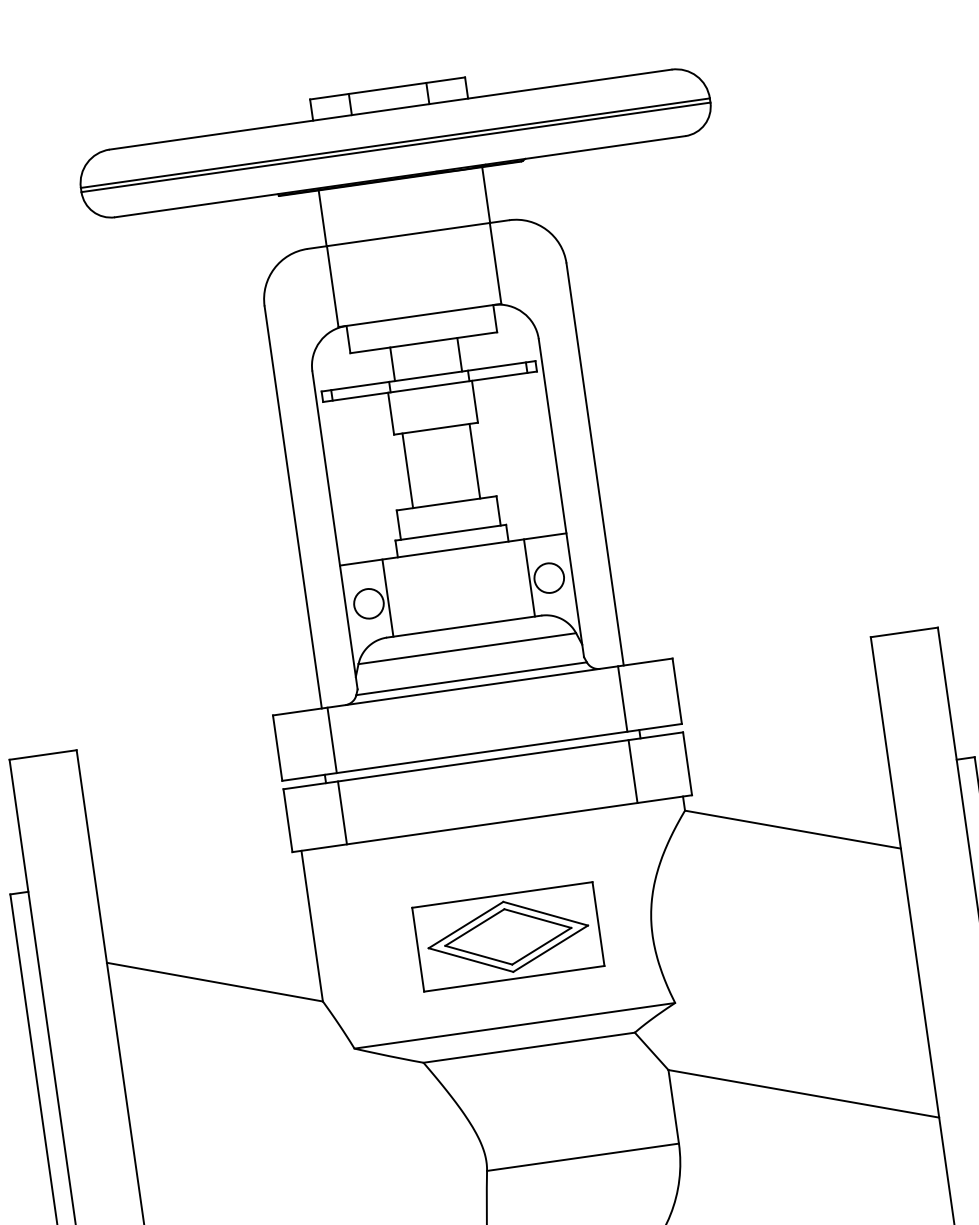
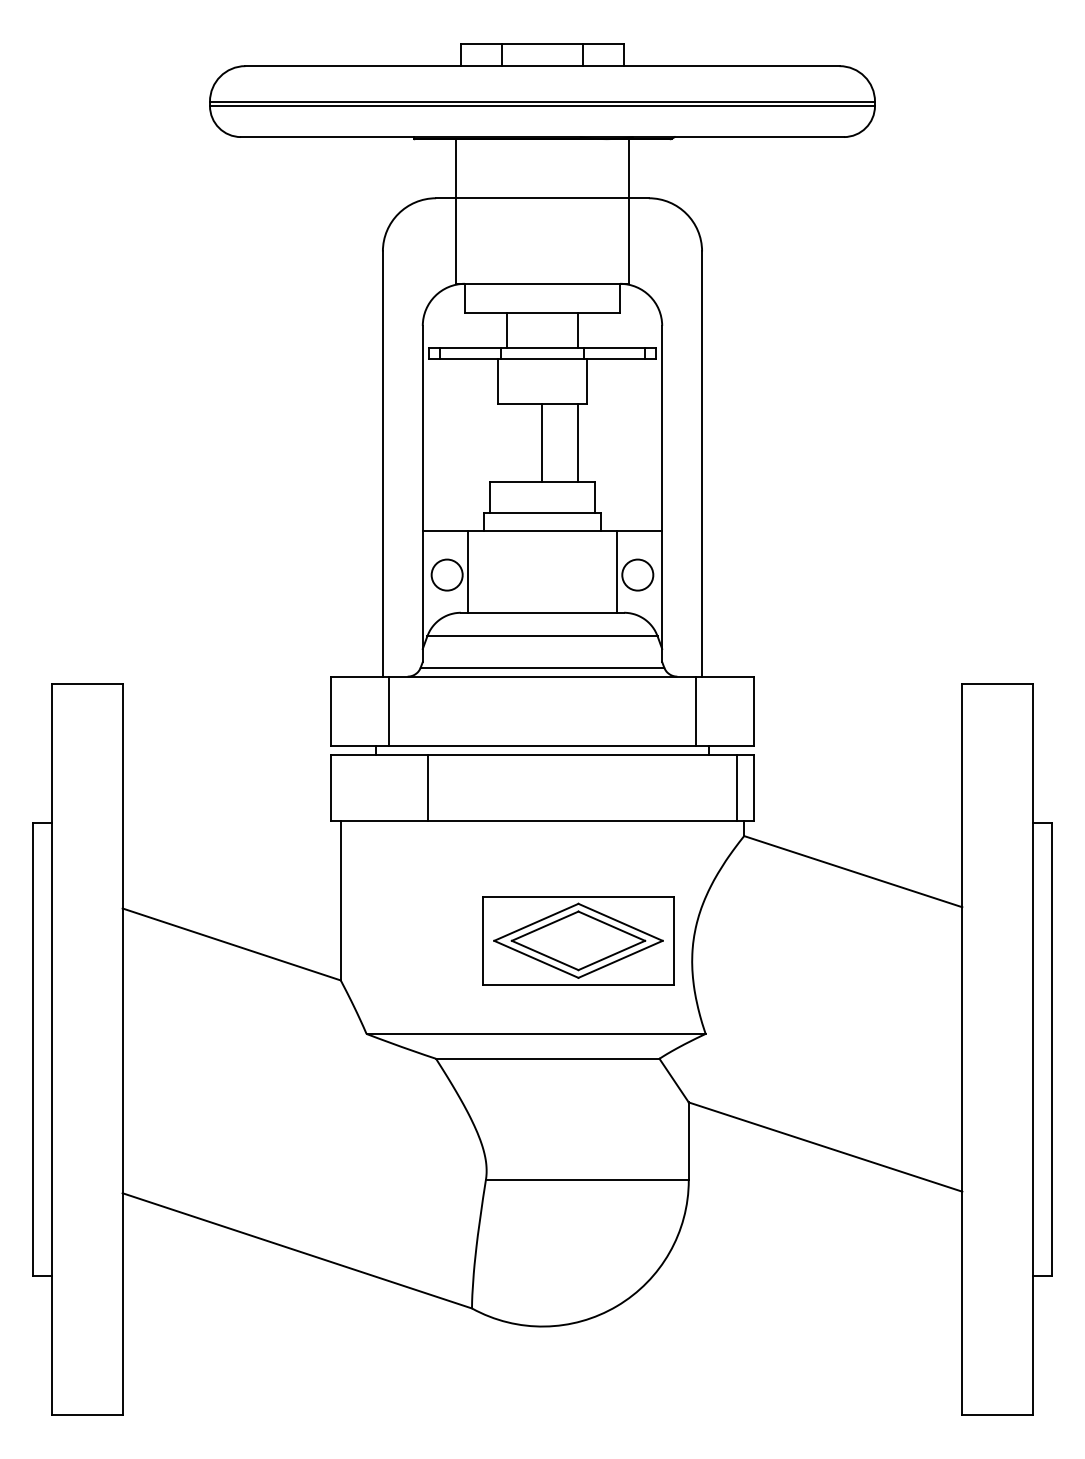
line: (408, 470) -> (542, 442), moved
line: (633, 771) -> (737, 787), moved
line: (342, 812) -> (427, 787), moved
part: (508, 936) -> (578, 940), moved

